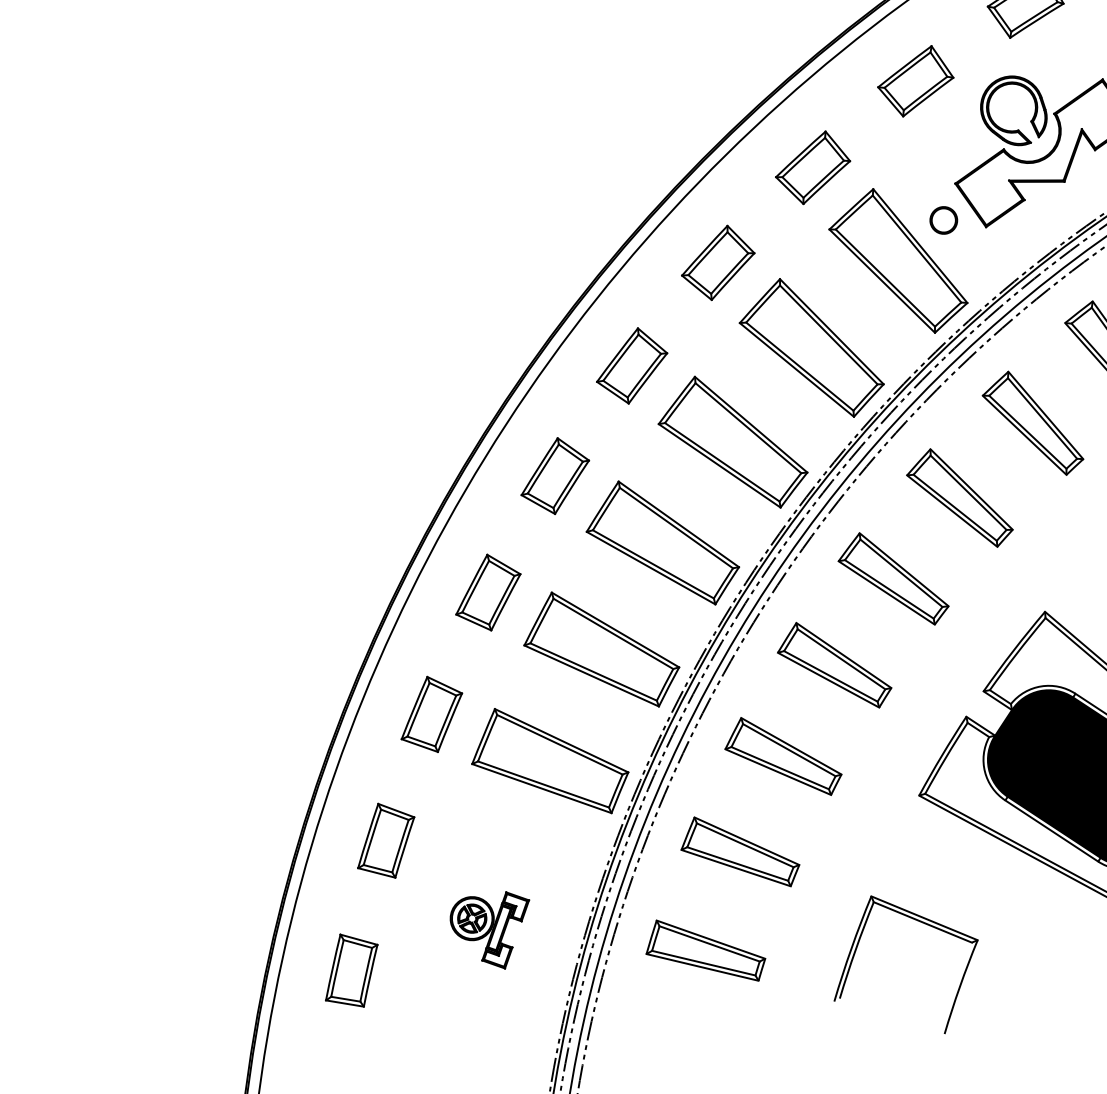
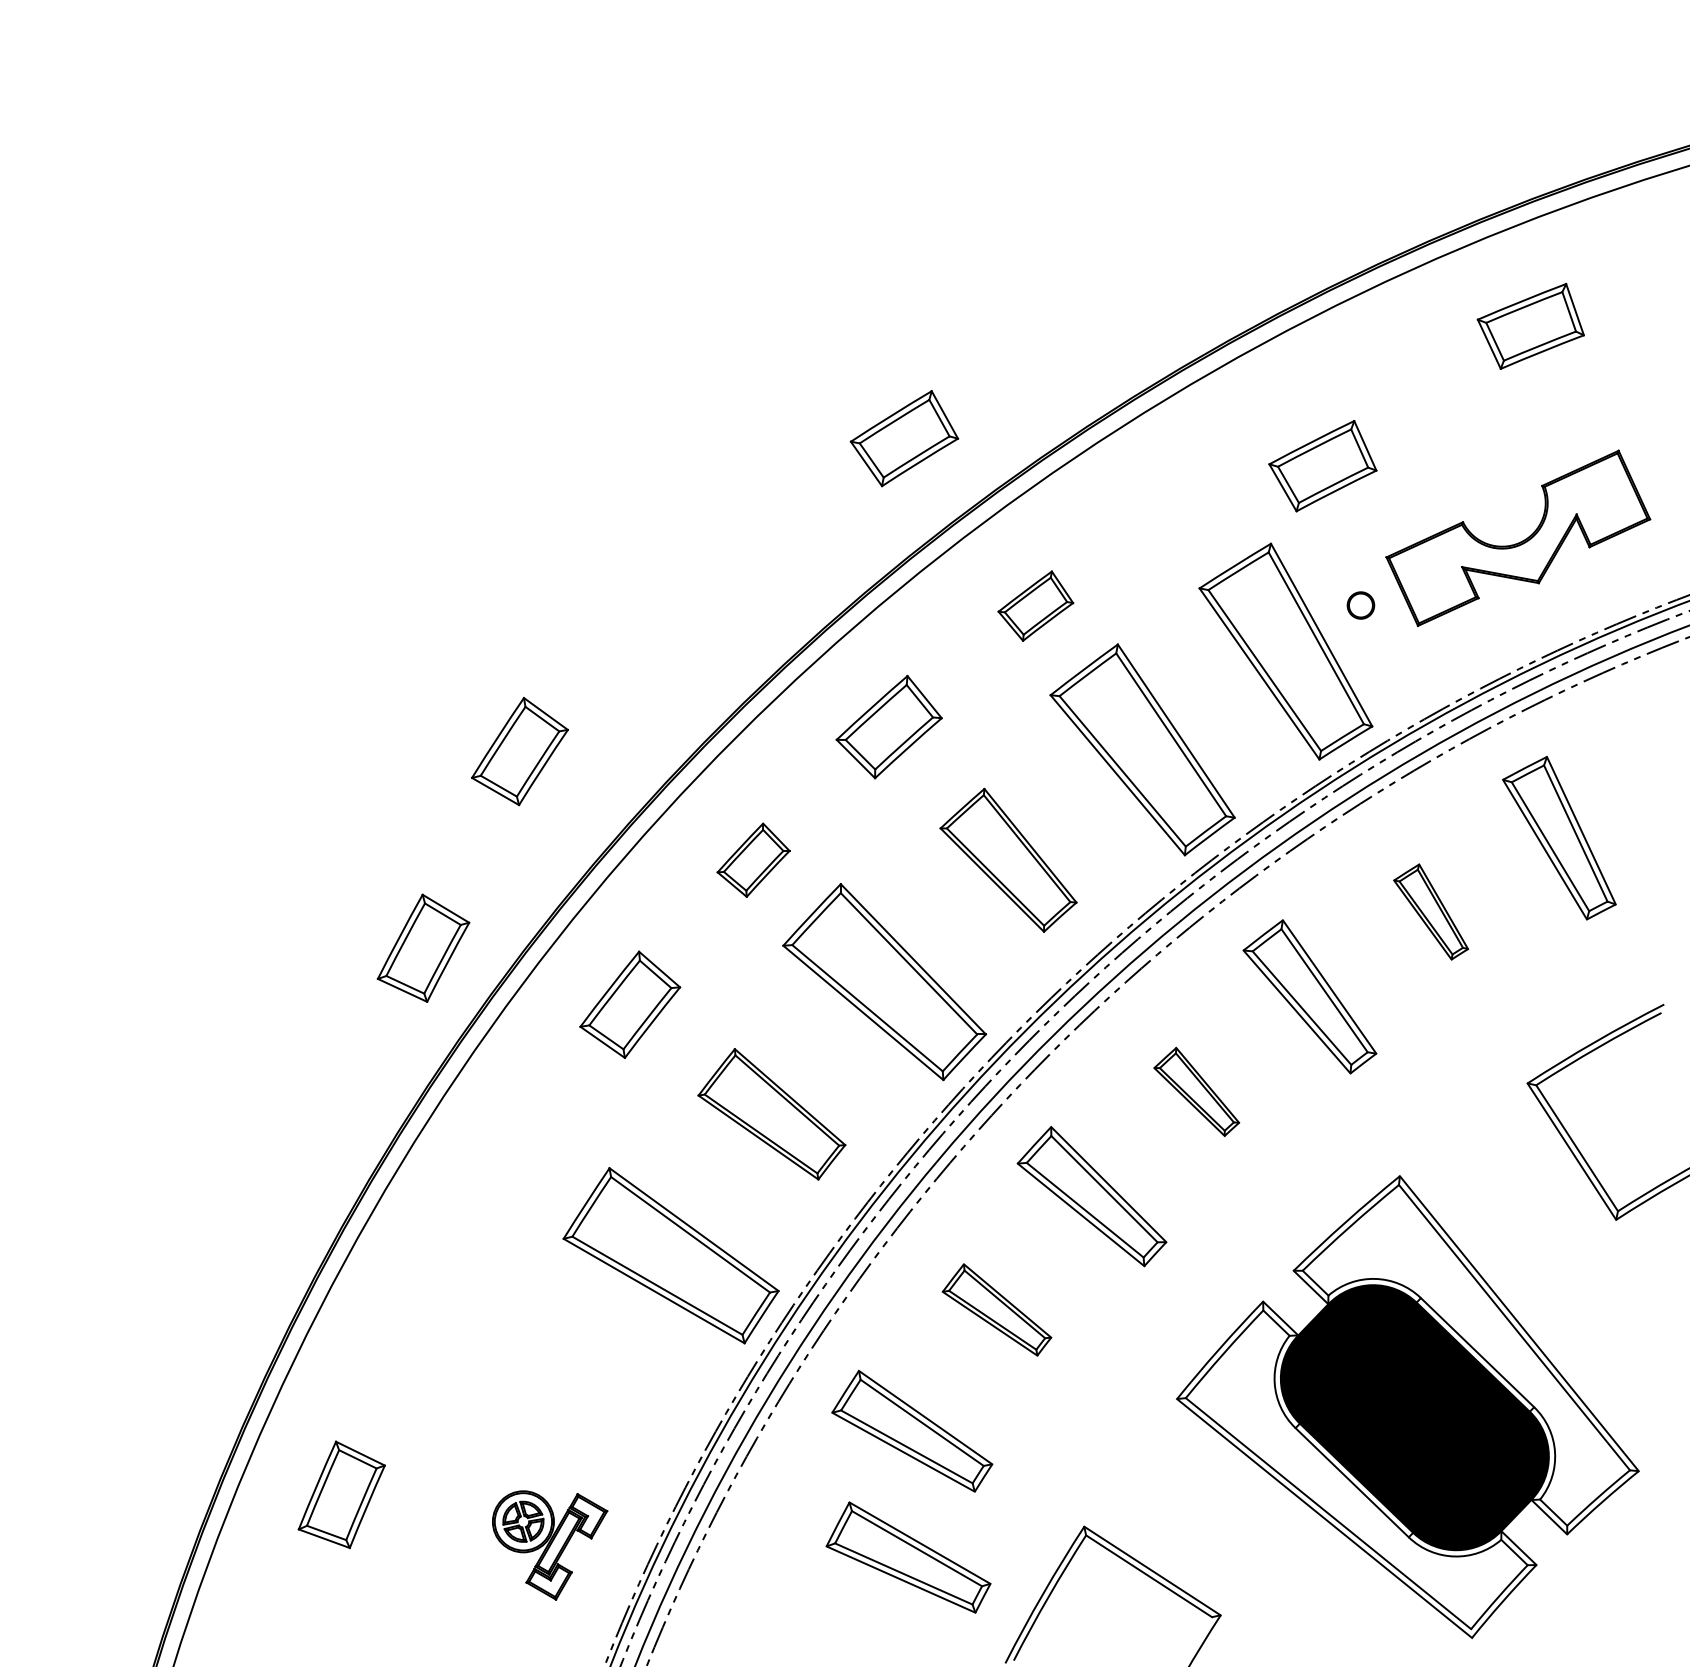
part: (915, 81) -> (1322, 466), moved
part: (1017, 129) -> (1487, 498), removed
part: (812, 167) -> (904, 438), moved
part: (943, 220) -> (1360, 605), size x0.7
part: (717, 262) -> (1035, 605), size x0.7
part: (1031, 423) -> (1430, 911), size x0.6
part: (732, 443) -> (1008, 860), size x0.7
part: (554, 475) -> (753, 859), size x0.7
part: (892, 579) -> (1196, 1091), size x0.6
part: (600, 650) -> (771, 1114), size x0.7
part: (431, 714) -> (519, 751), moved
part: (782, 756) -> (996, 1309), size x0.7
part: (385, 840) -> (423, 947), moved
part: (494, 931) -> (550, 1545), moved
part: (704, 951) -> (908, 1557), moved

